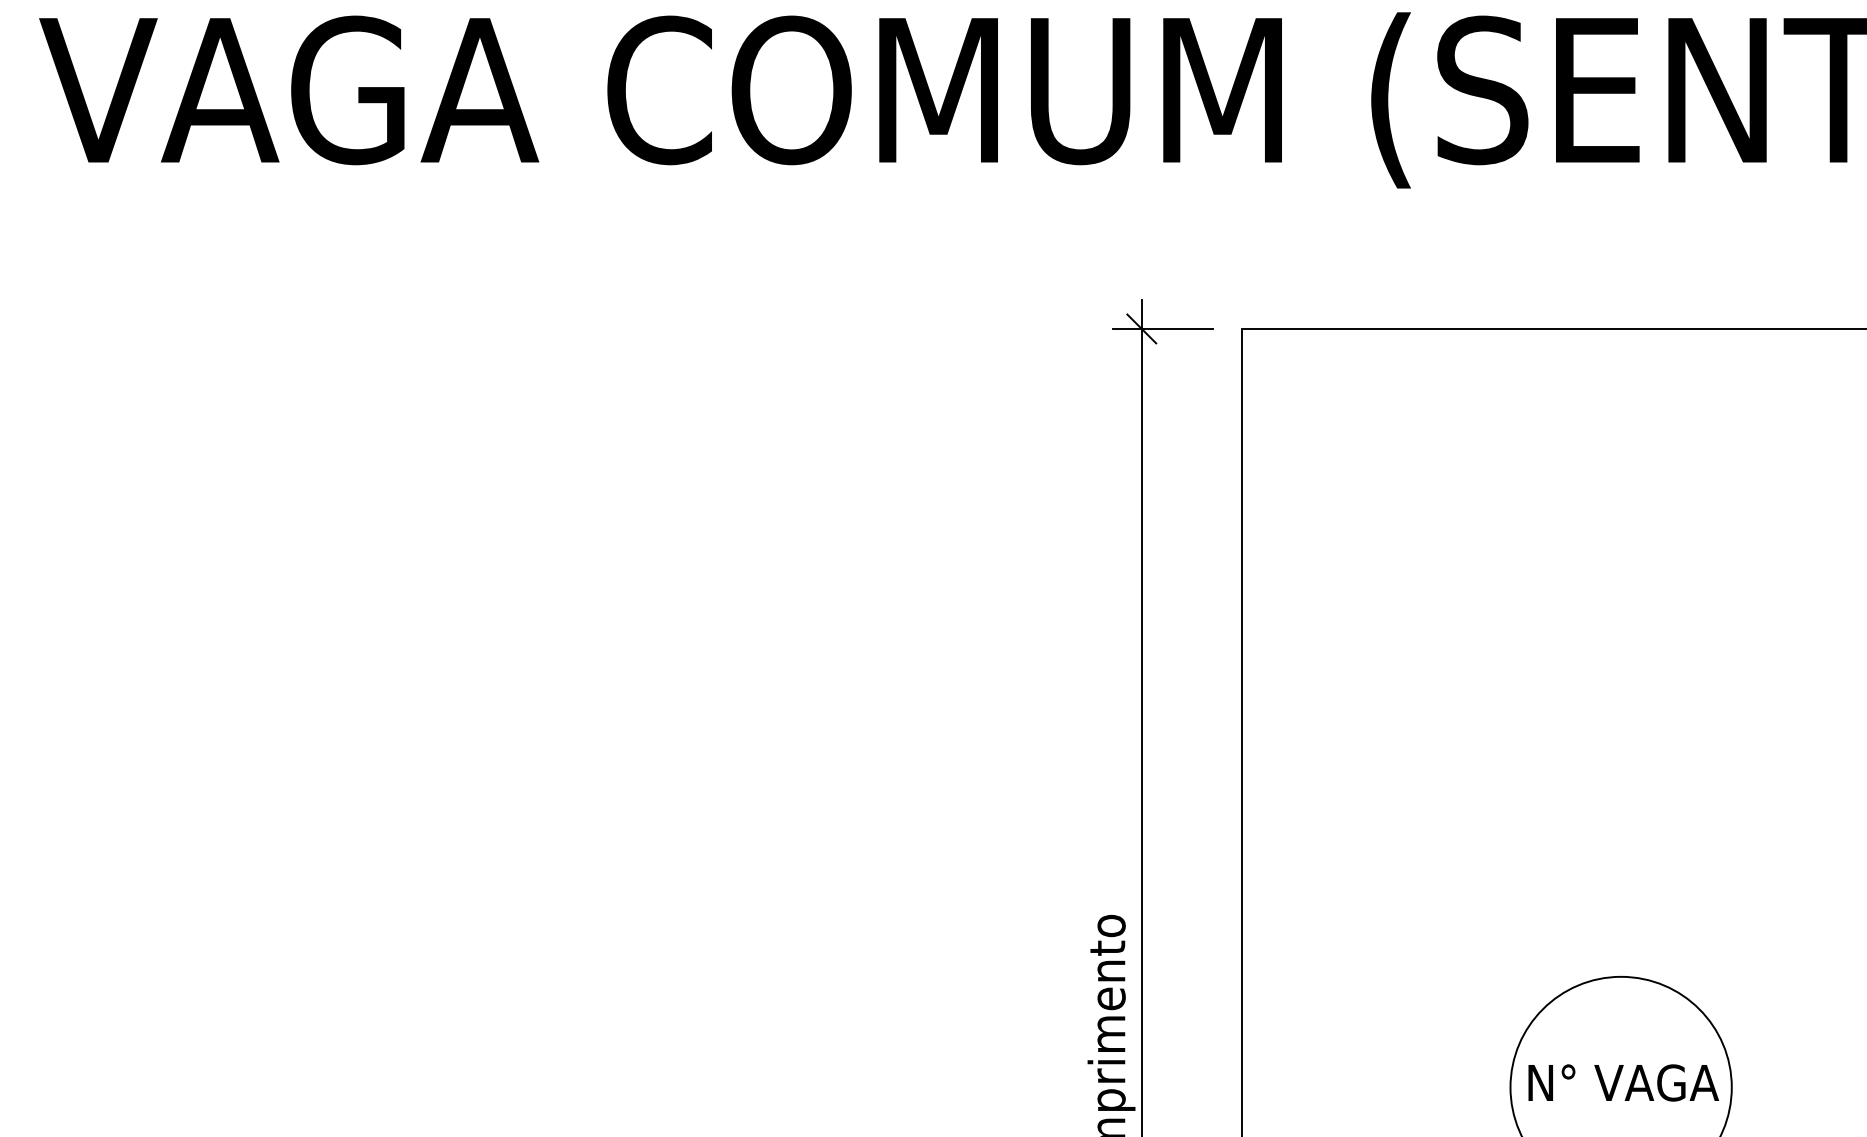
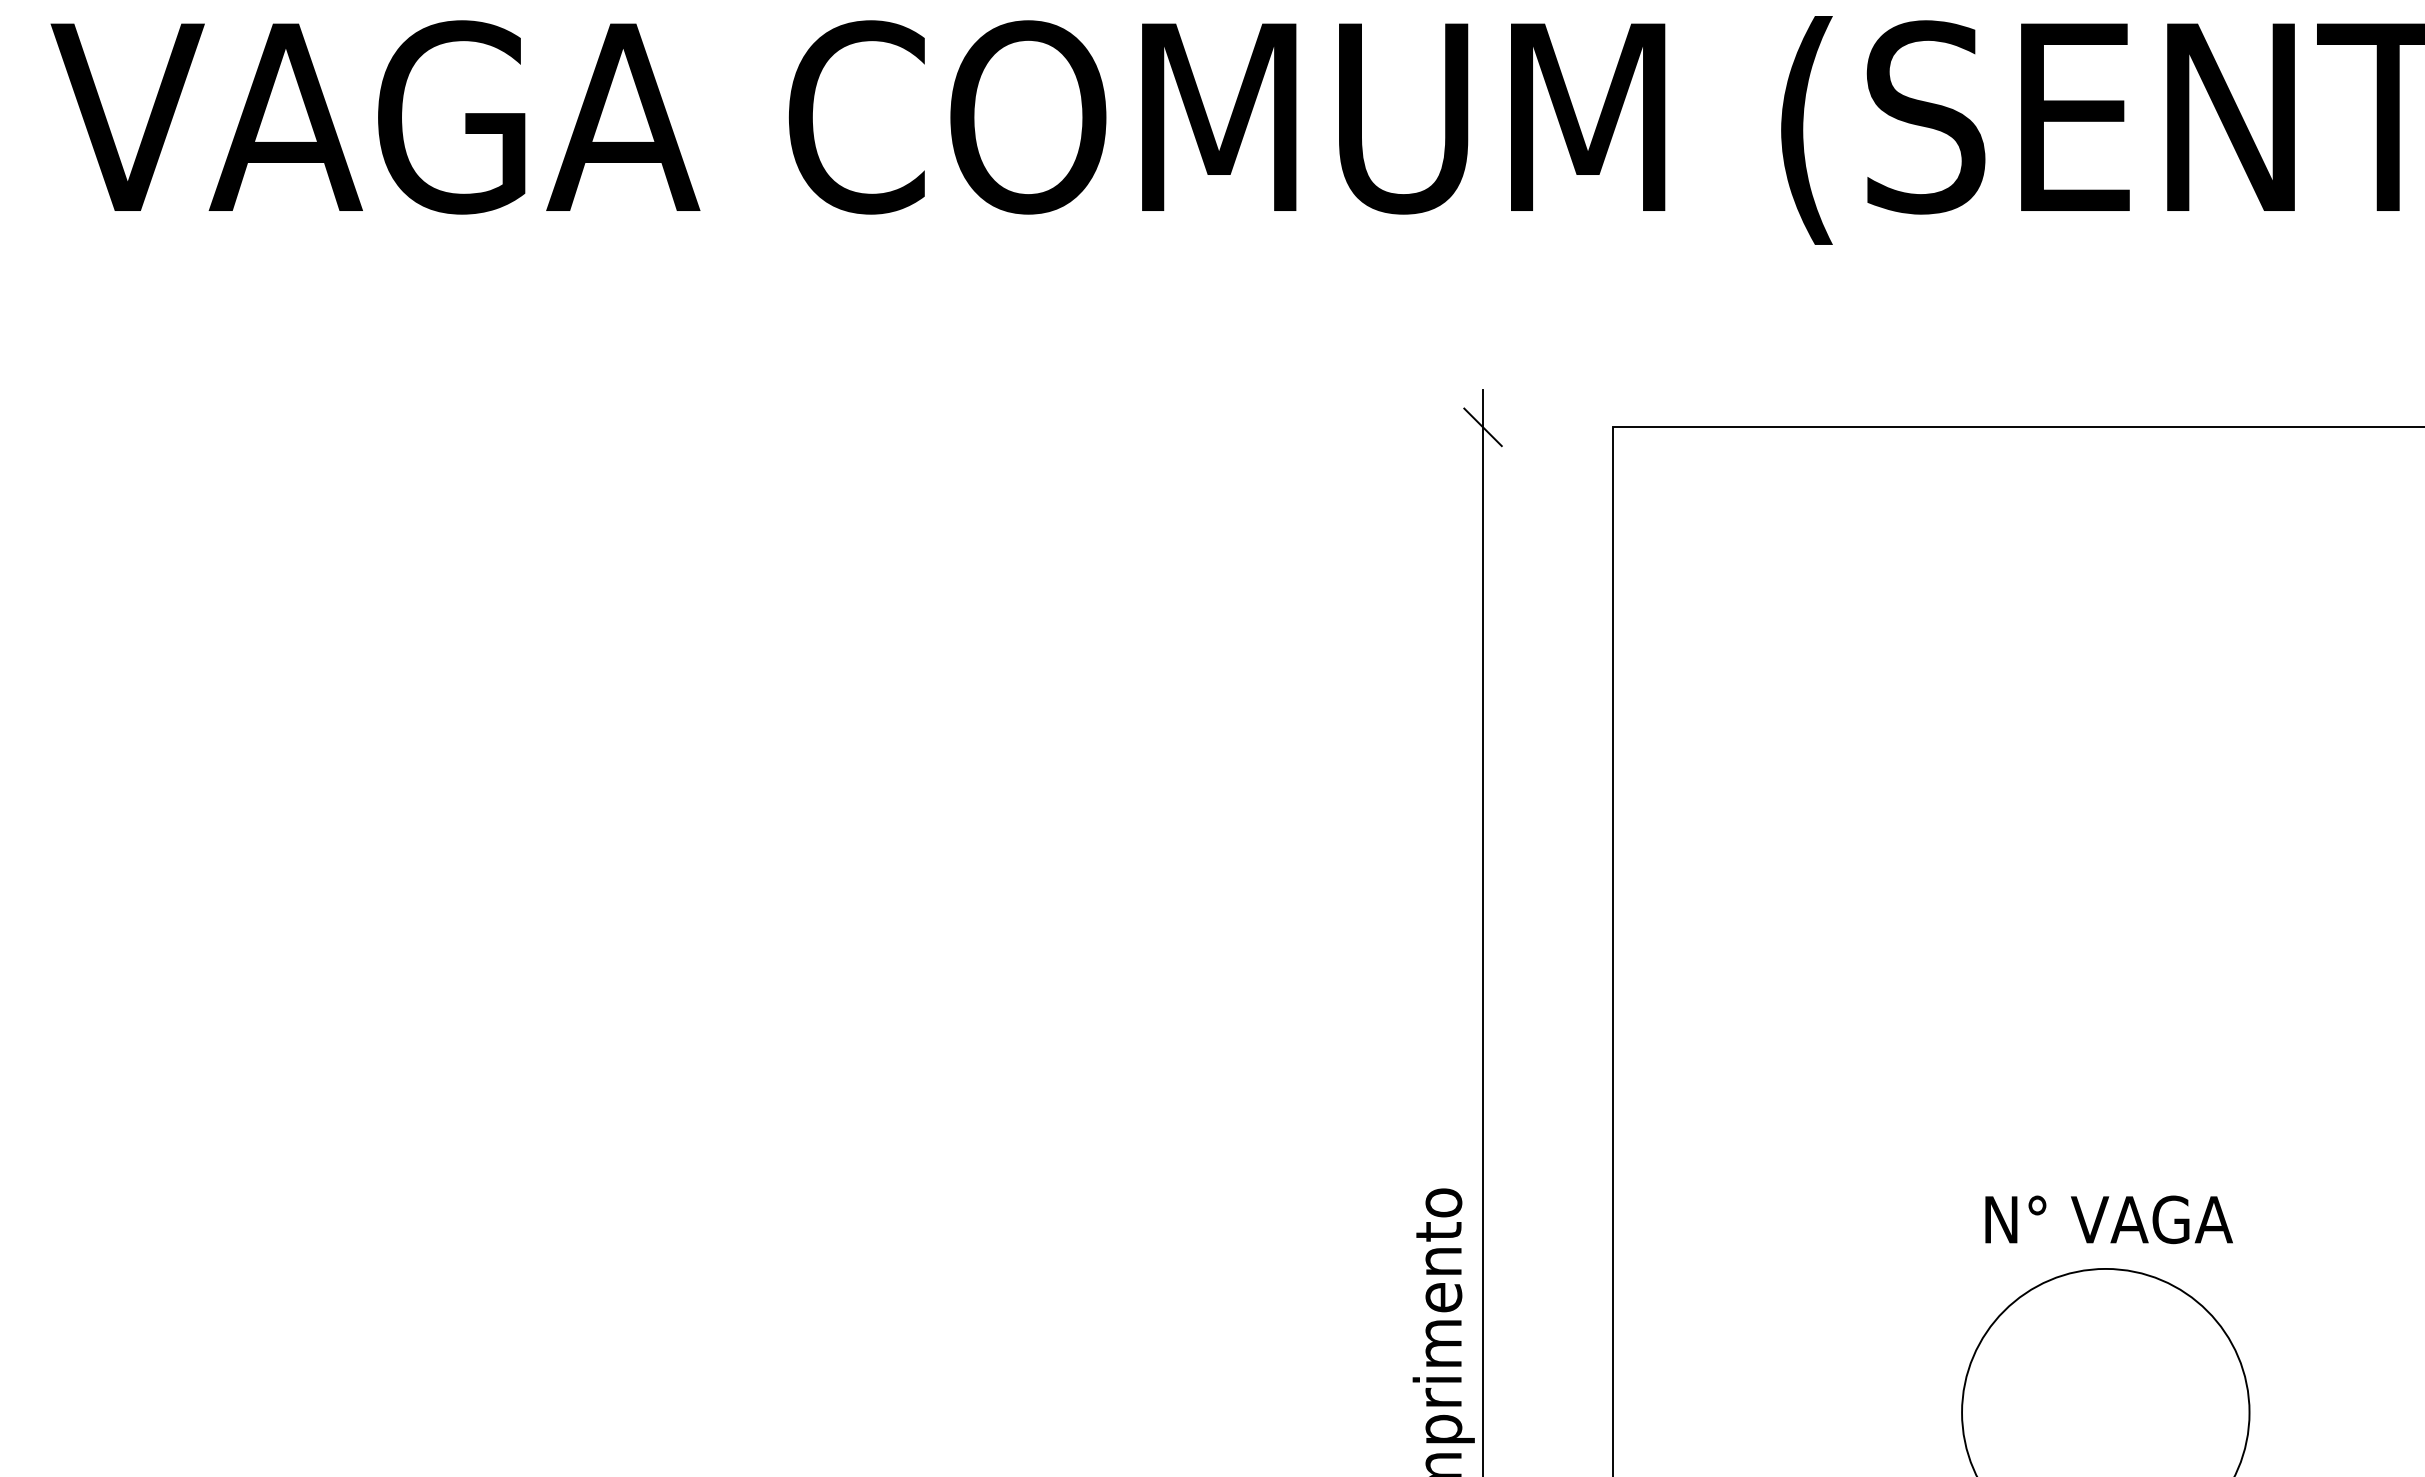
line: (1162, 329) -> (1510, 427), removed
text: (1623, 1082) -> (2108, 1219), moved

